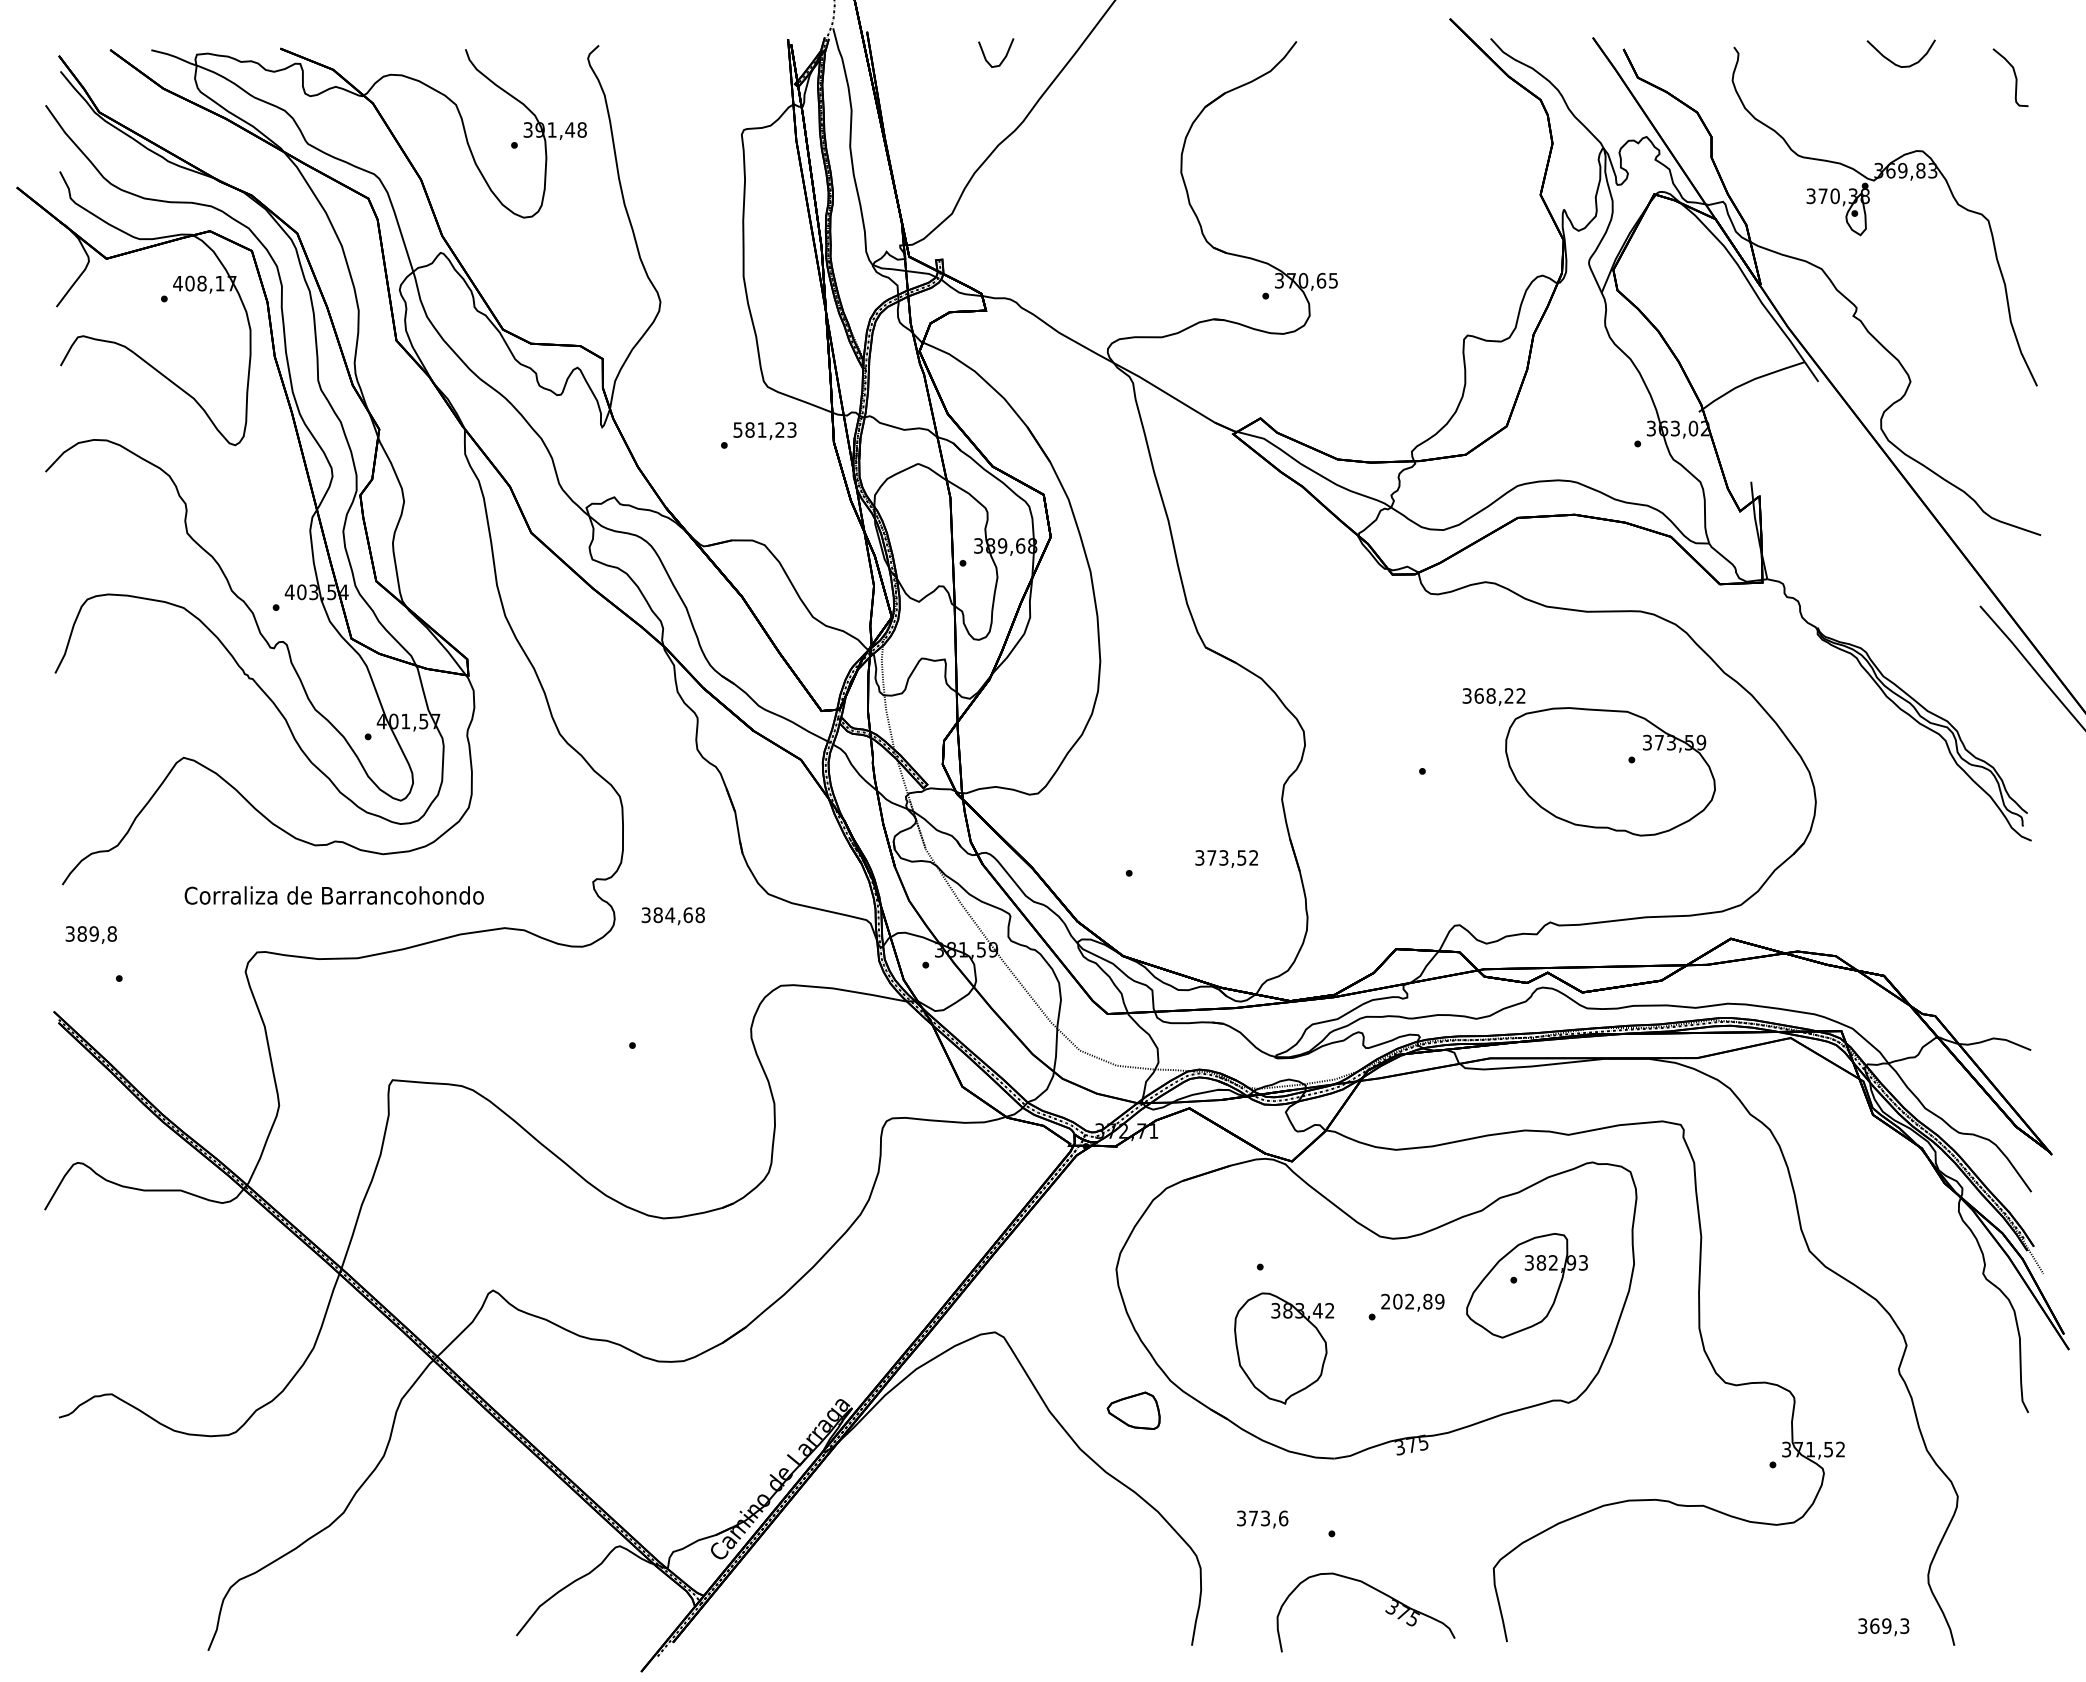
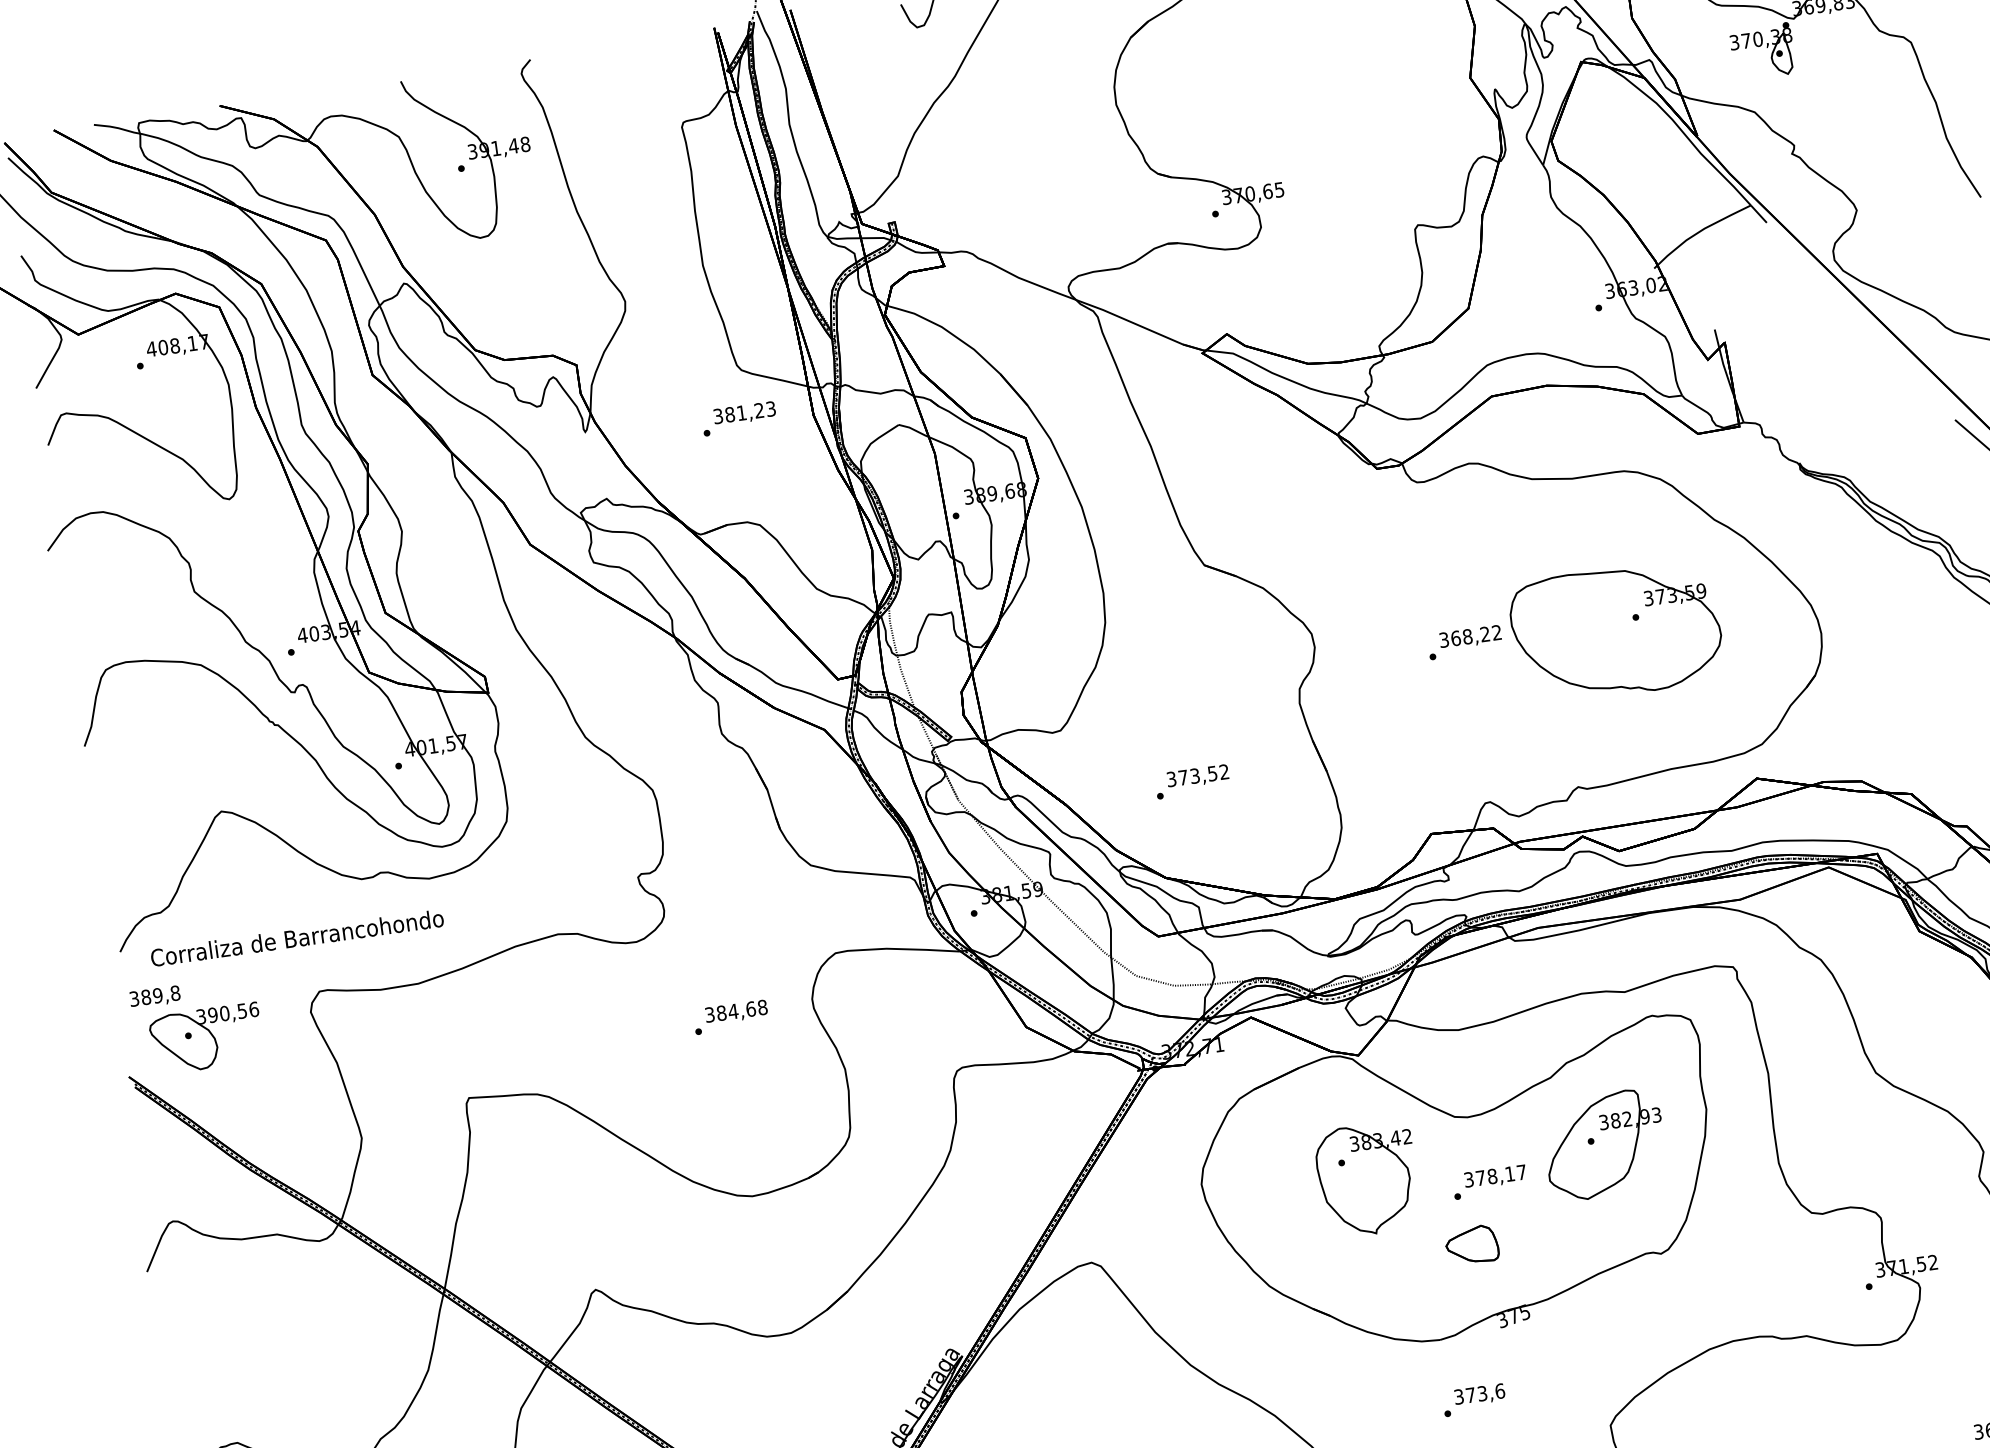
text: (738, 429) -> (718, 415), 581,23 -> 381,23
text: (1493, 696) -> (1470, 636), moved
text: (1226, 858) -> (1197, 776), moved
text: (333, 895) -> (296, 938), moved
text: (672, 916) -> (735, 1012), moved
part: (136, 983) -> (205, 1038), added
text: (1412, 1301) -> (1495, 1175), 202,89 -> 378,17
part: (1283, 1348) -> (1367, 1179), moved
part: (1133, 1410) -> (1471, 1244), moved
text: (1262, 1519) -> (1479, 1395), moved

